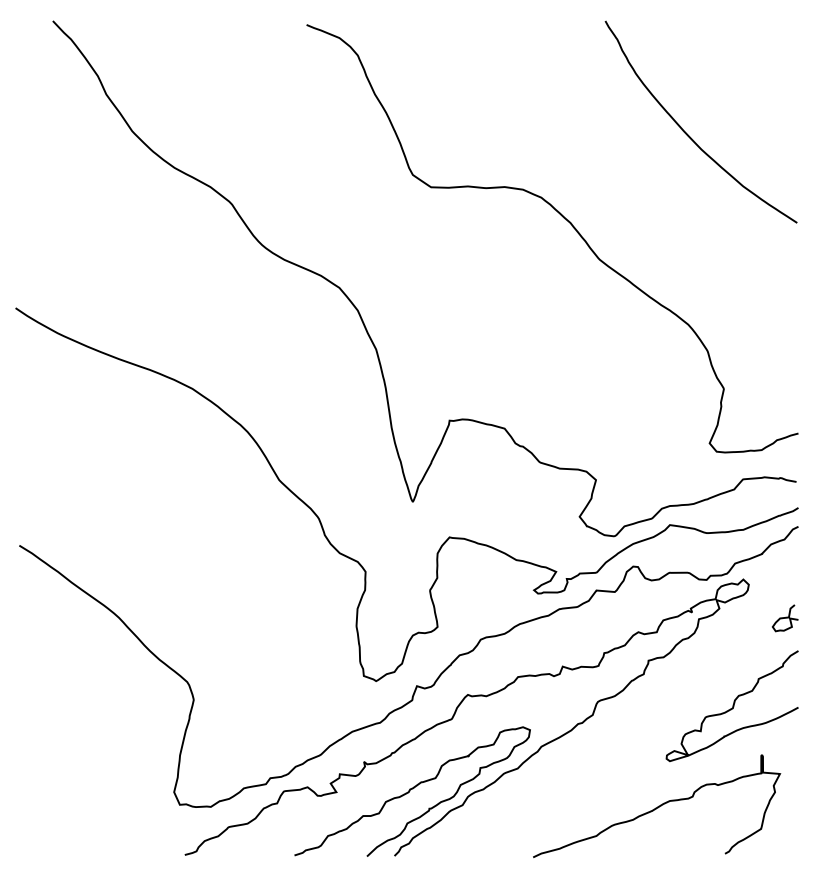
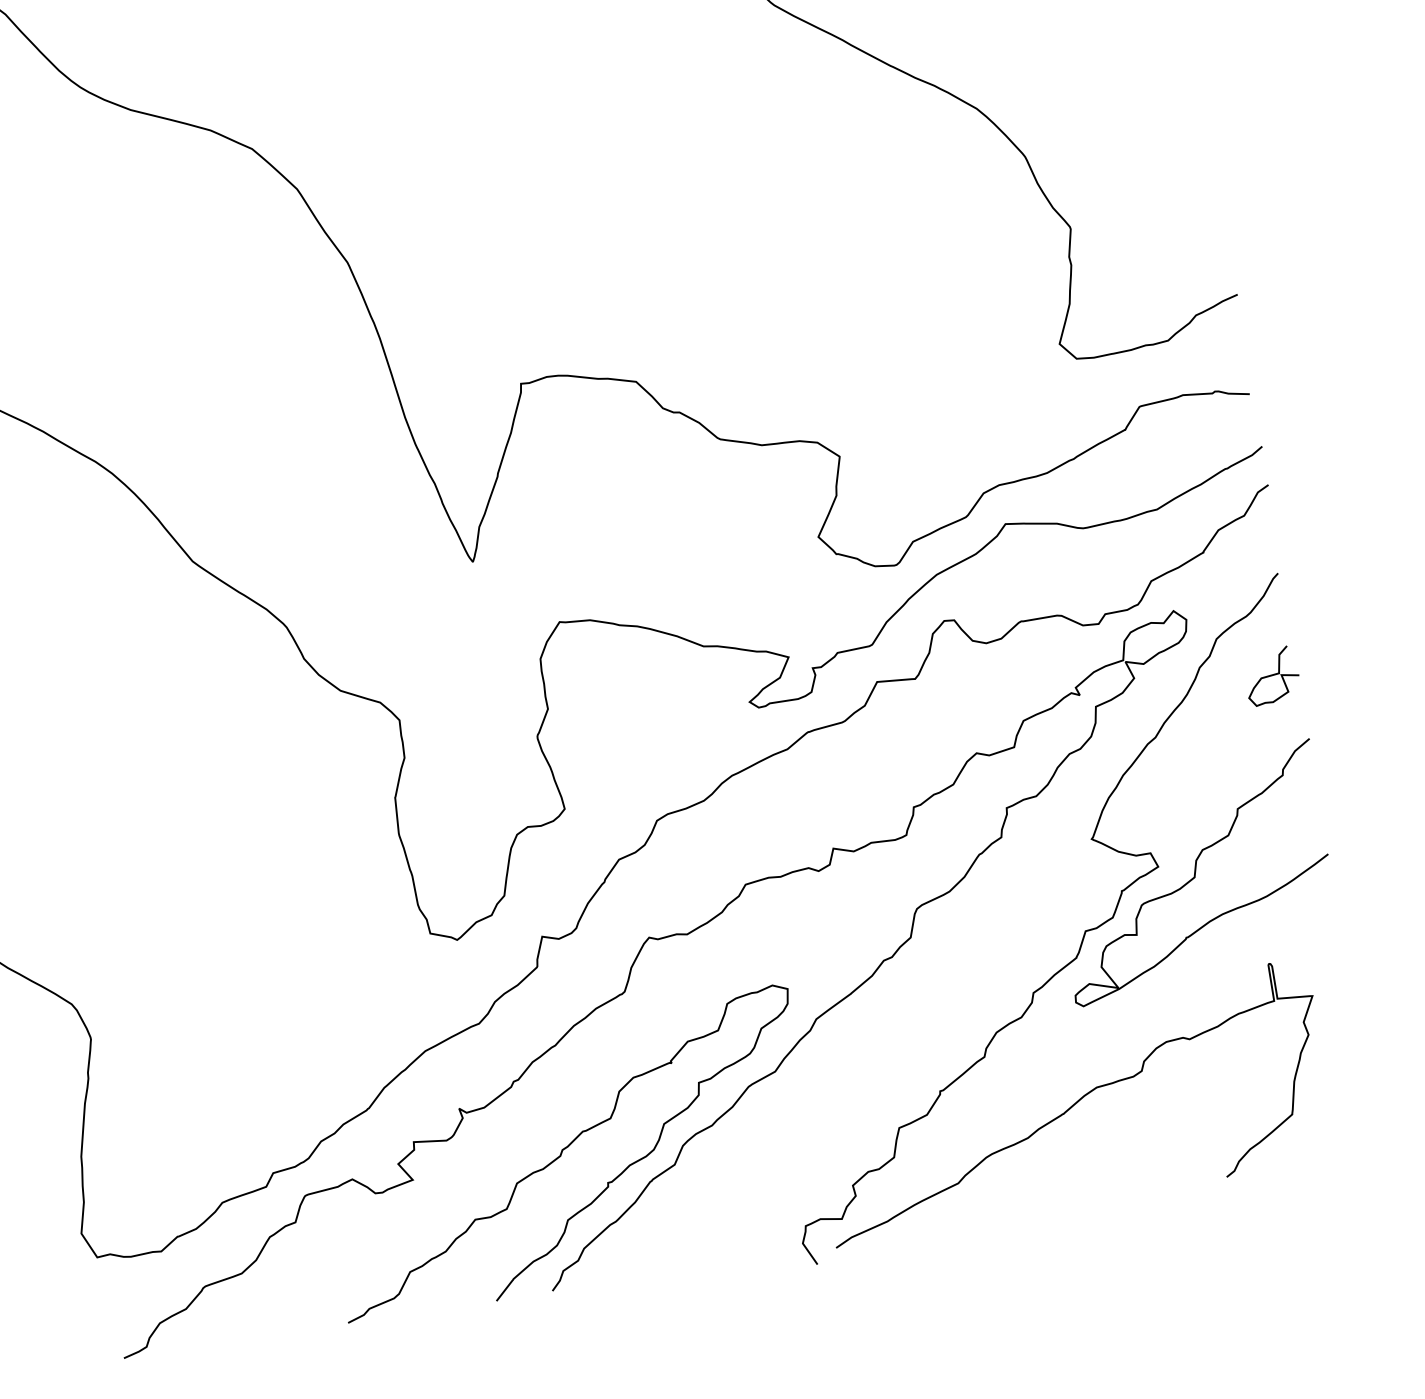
curve: (675, 725) -> (1083, 931), added

